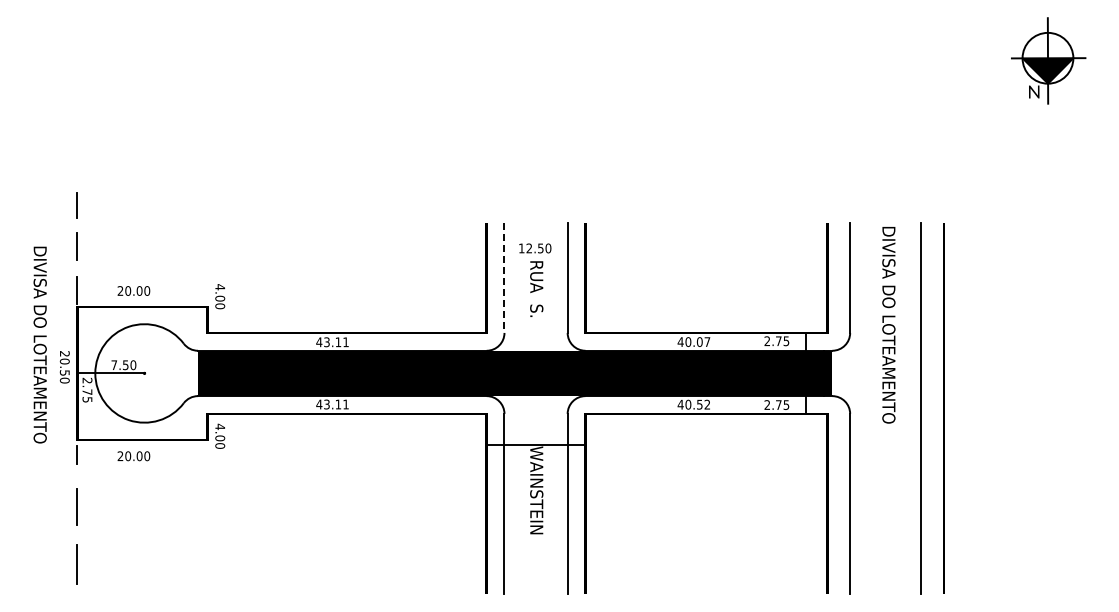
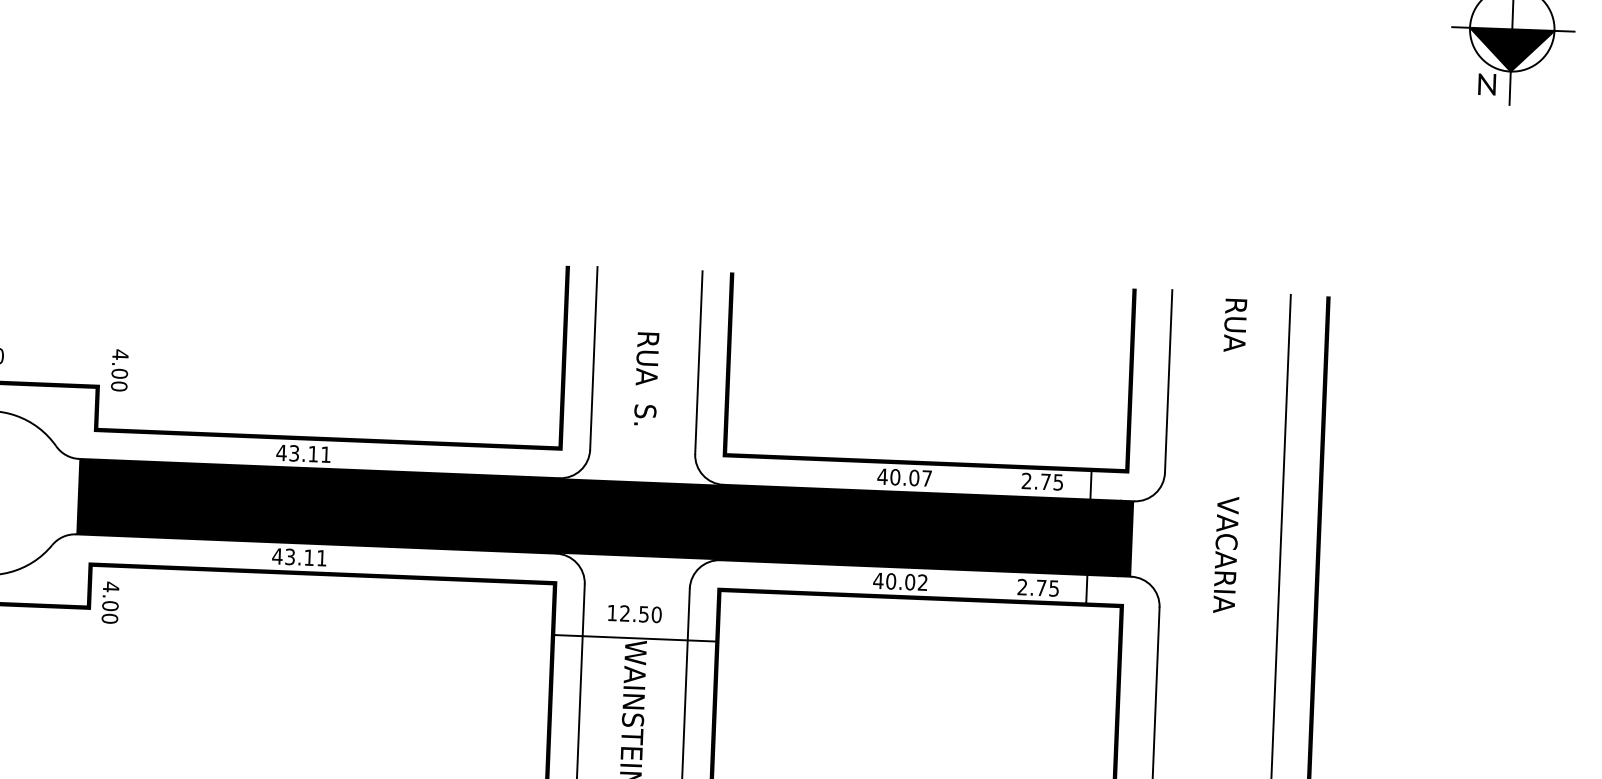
text: (535, 248) -> (635, 614), moved
line: (504, 278) -> (593, 359), dashed -> solid
text: (888, 325) -> (1229, 463), DIVISA DO LOTEAMENTO -> RUA                 VACARIA
text: (699, 404) -> (909, 581), 40.52 -> 40.02

